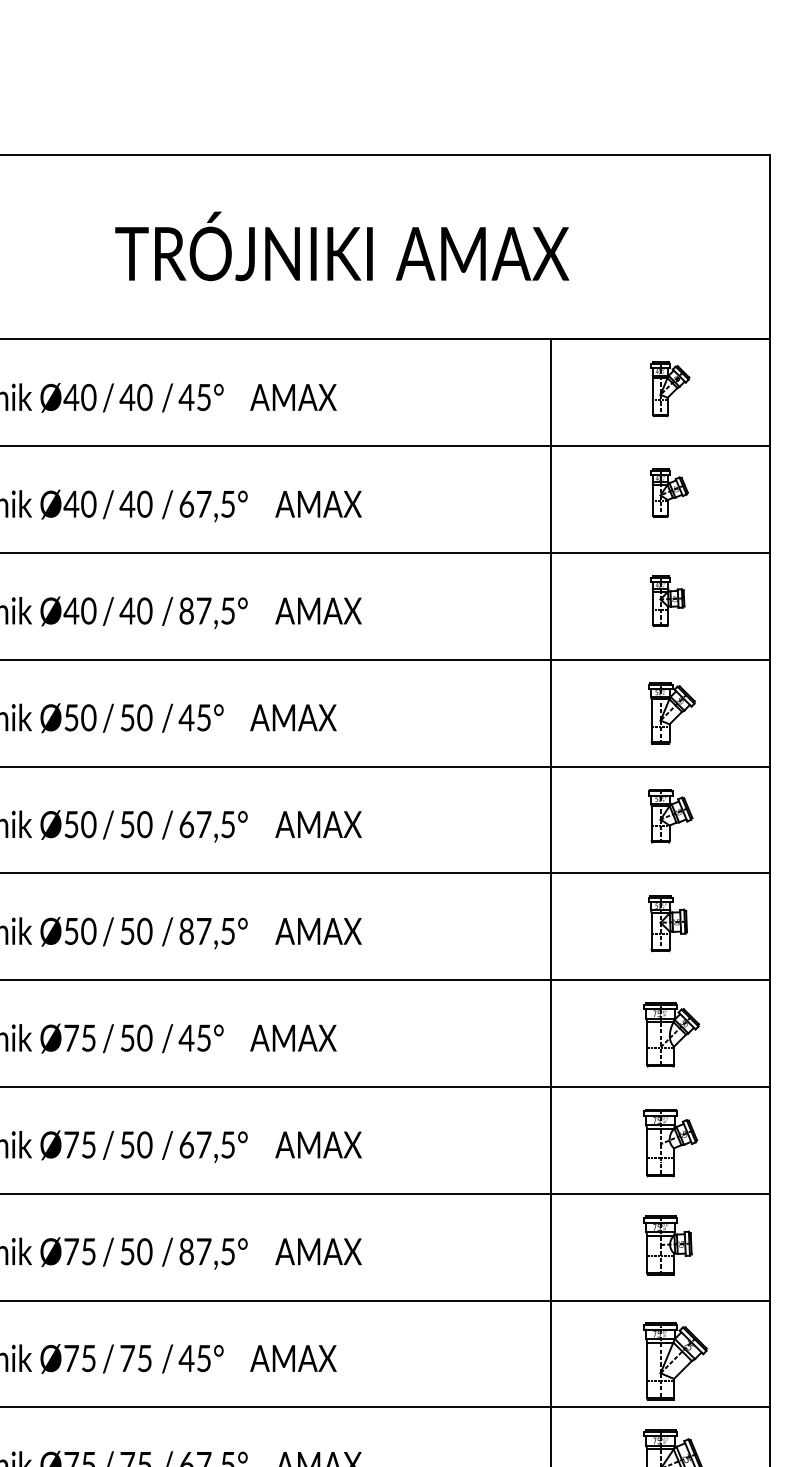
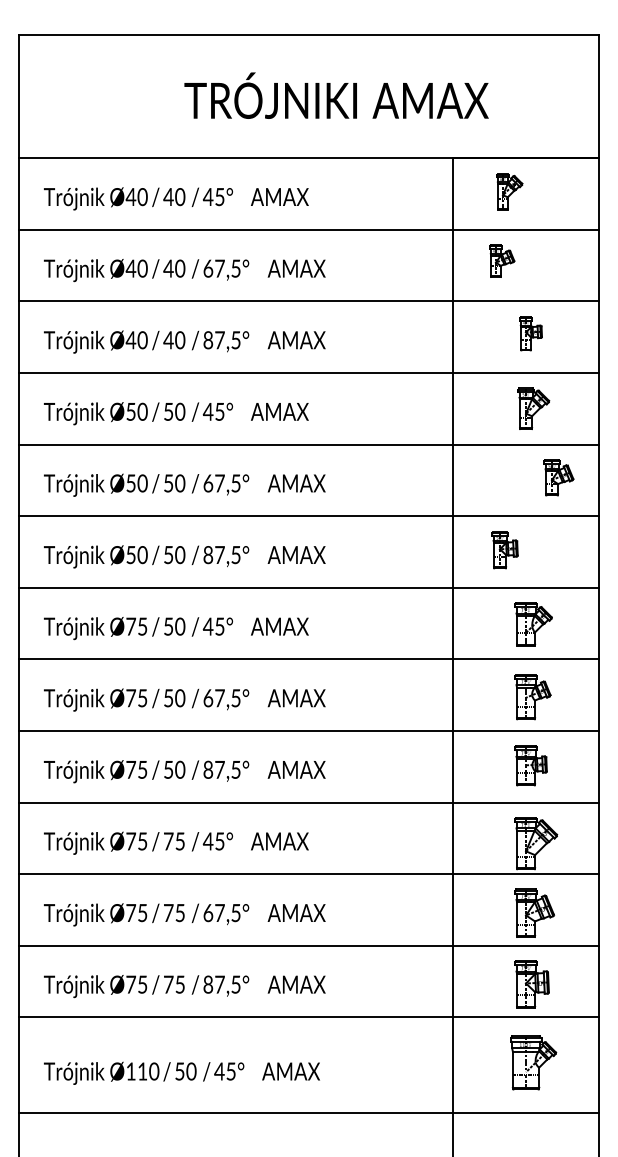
text: (342, 246) -> (336, 95), moved
part: (670, 389) -> (509, 191), moved
part: (670, 492) -> (502, 260), moved
part: (670, 815) -> (558, 477), moved
part: (667, 924) -> (504, 550), moved

